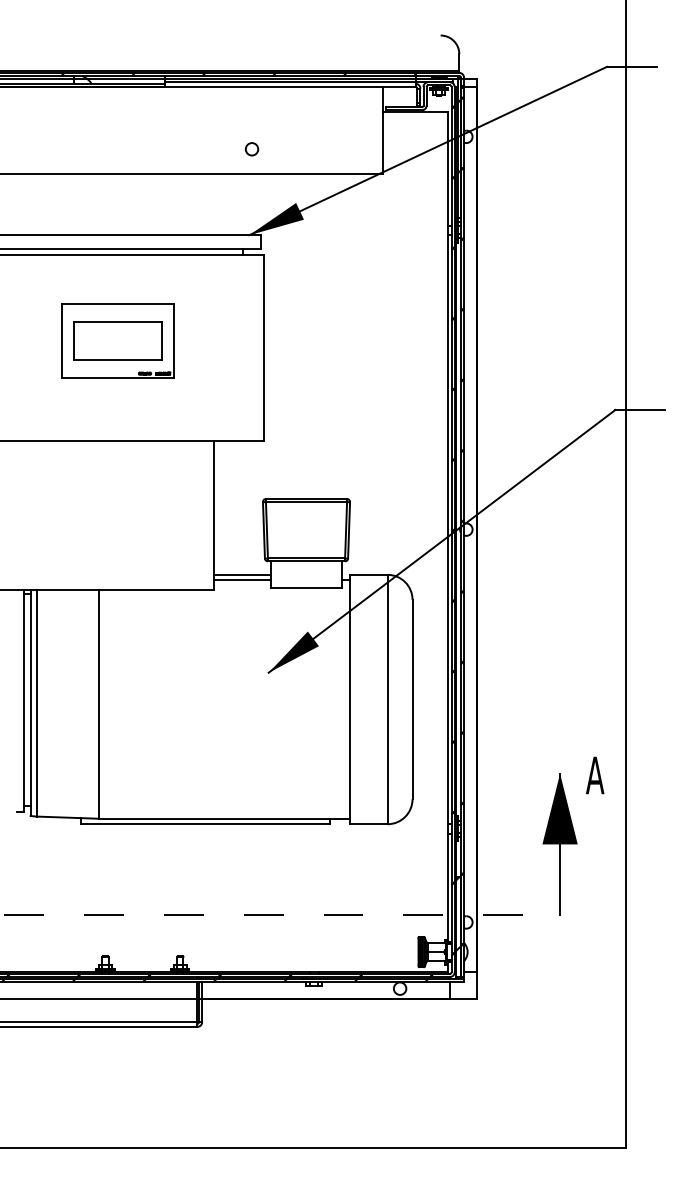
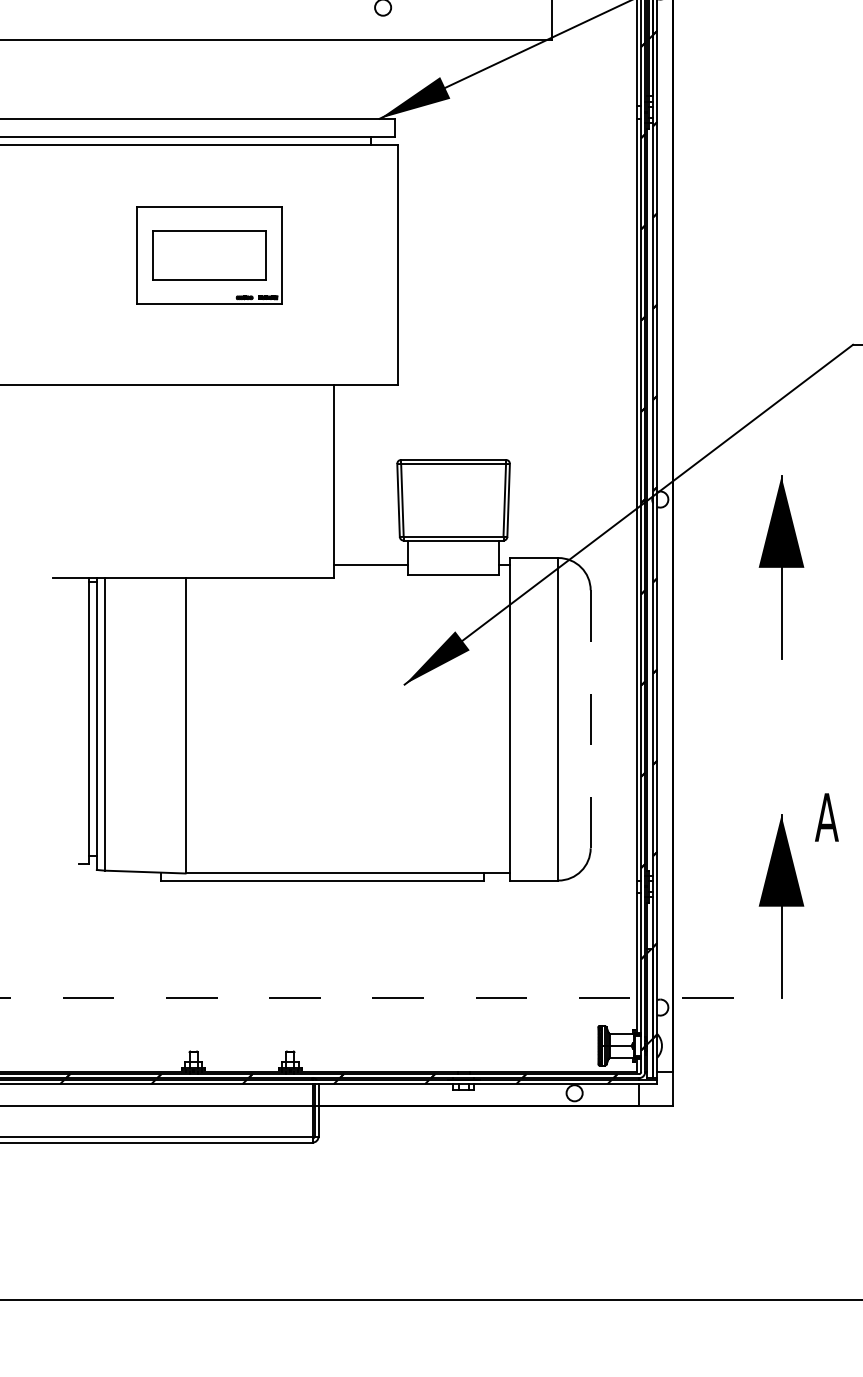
line: (242, 574) -> (370, 557), removed
part: (559, 582) -> (780, 567), added
line: (412, 699) -> (590, 719), solid -> dashed

